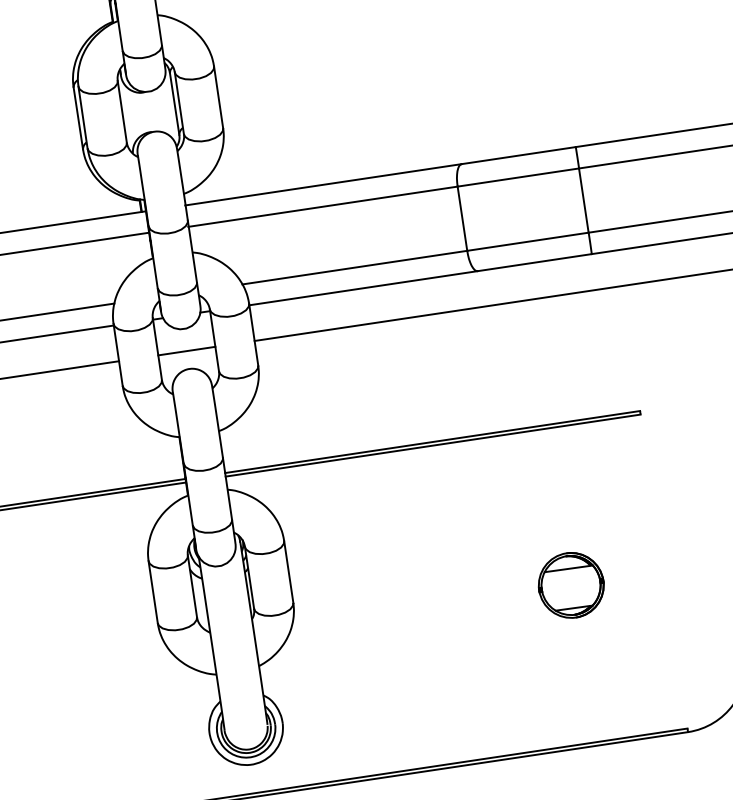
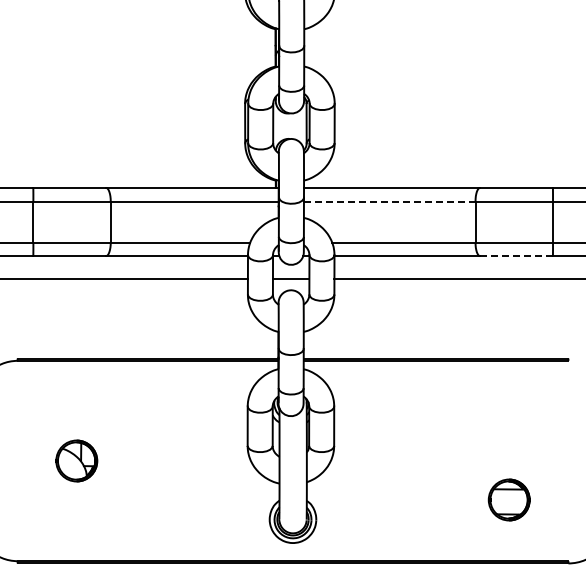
line: (322, 206) -> (389, 201), solid -> dashed
line: (534, 263) -> (516, 256), solid -> dashed
part: (569, 584) -> (508, 499), moved

